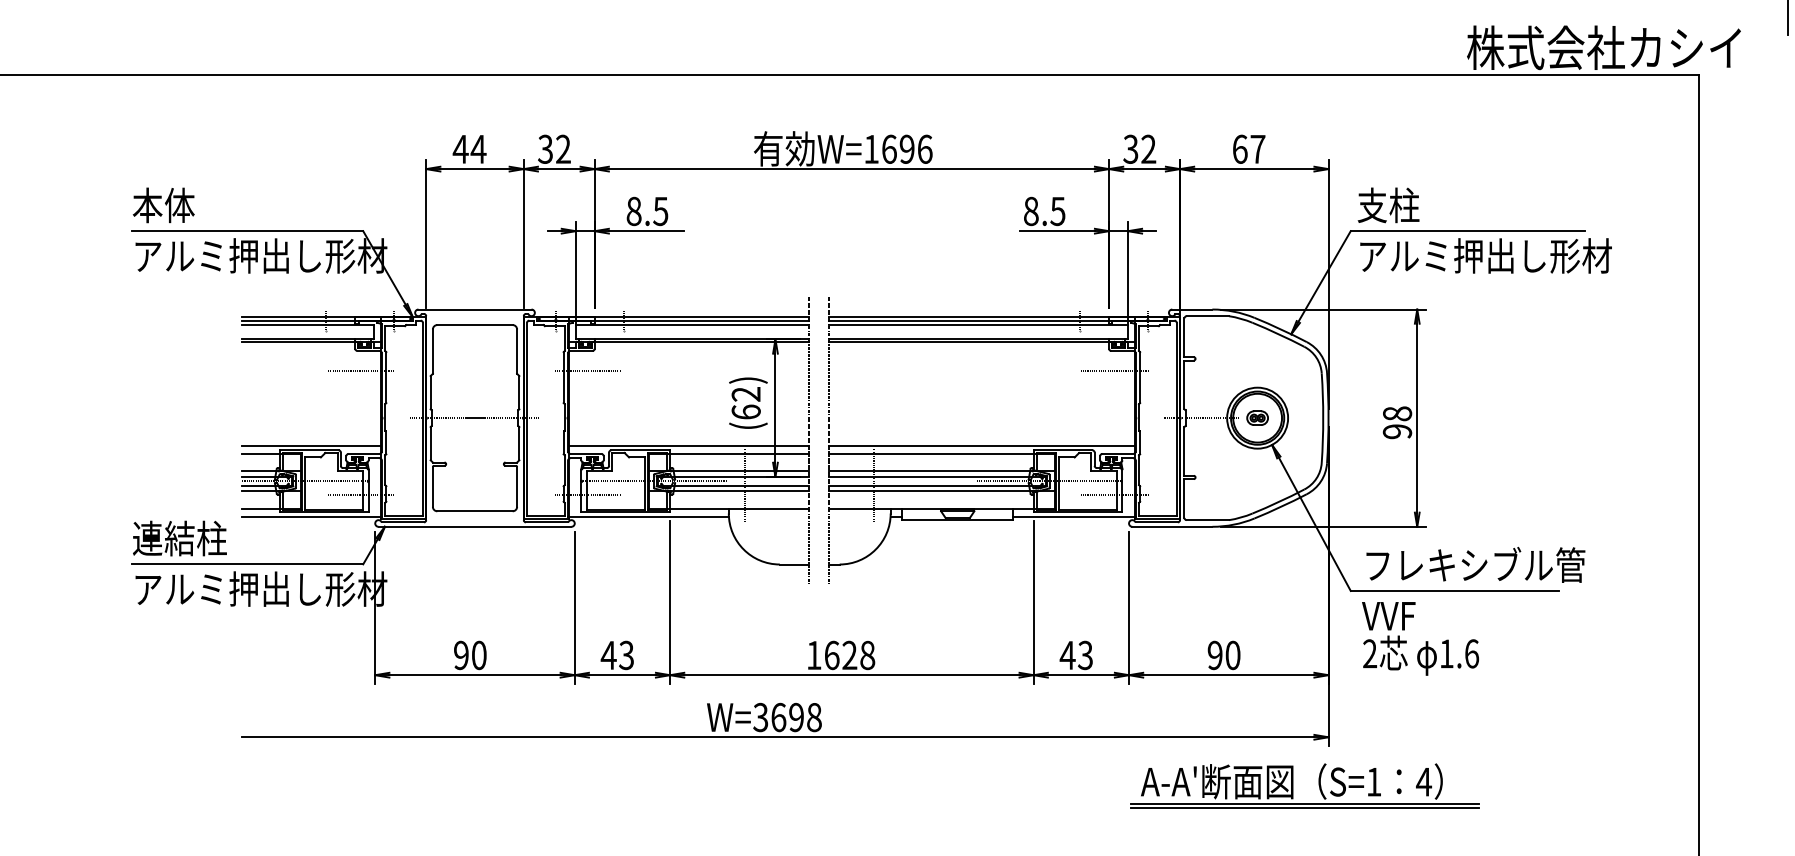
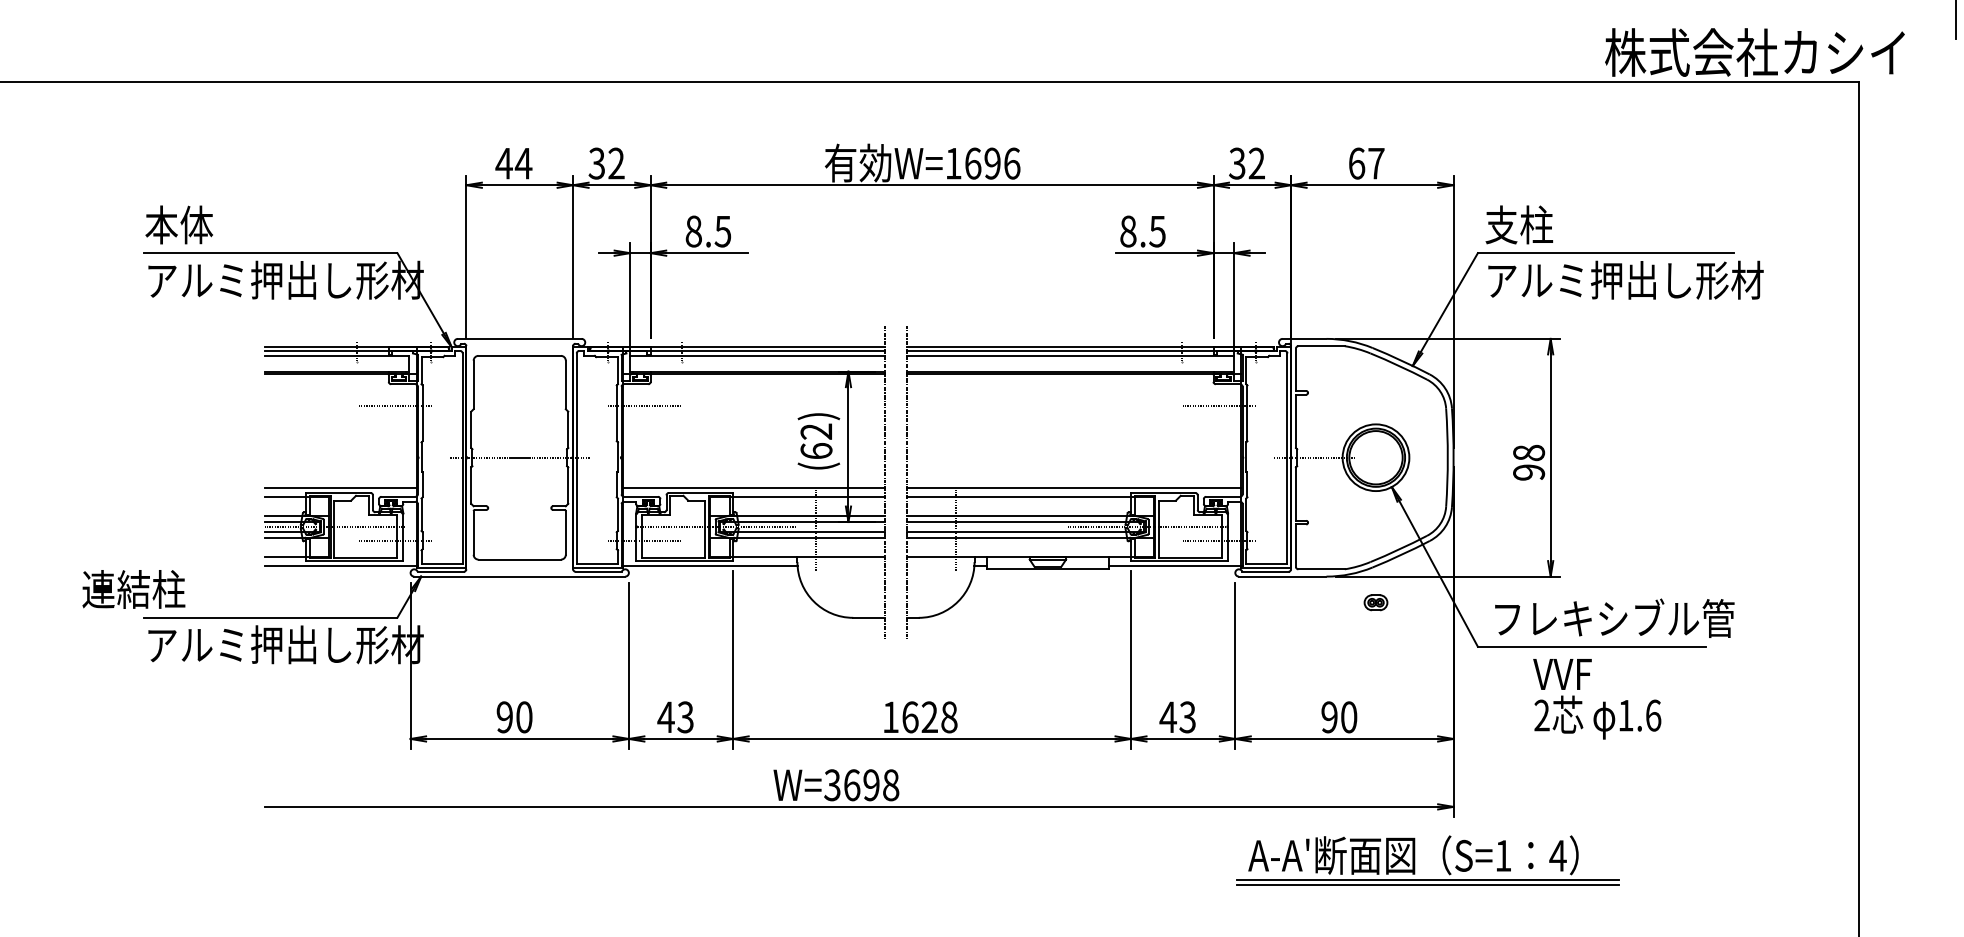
part: (1257, 417) -> (1375, 602), moved
text: (179, 538) -> (133, 589), moved
text: (1420, 639) -> (1597, 699), moved

